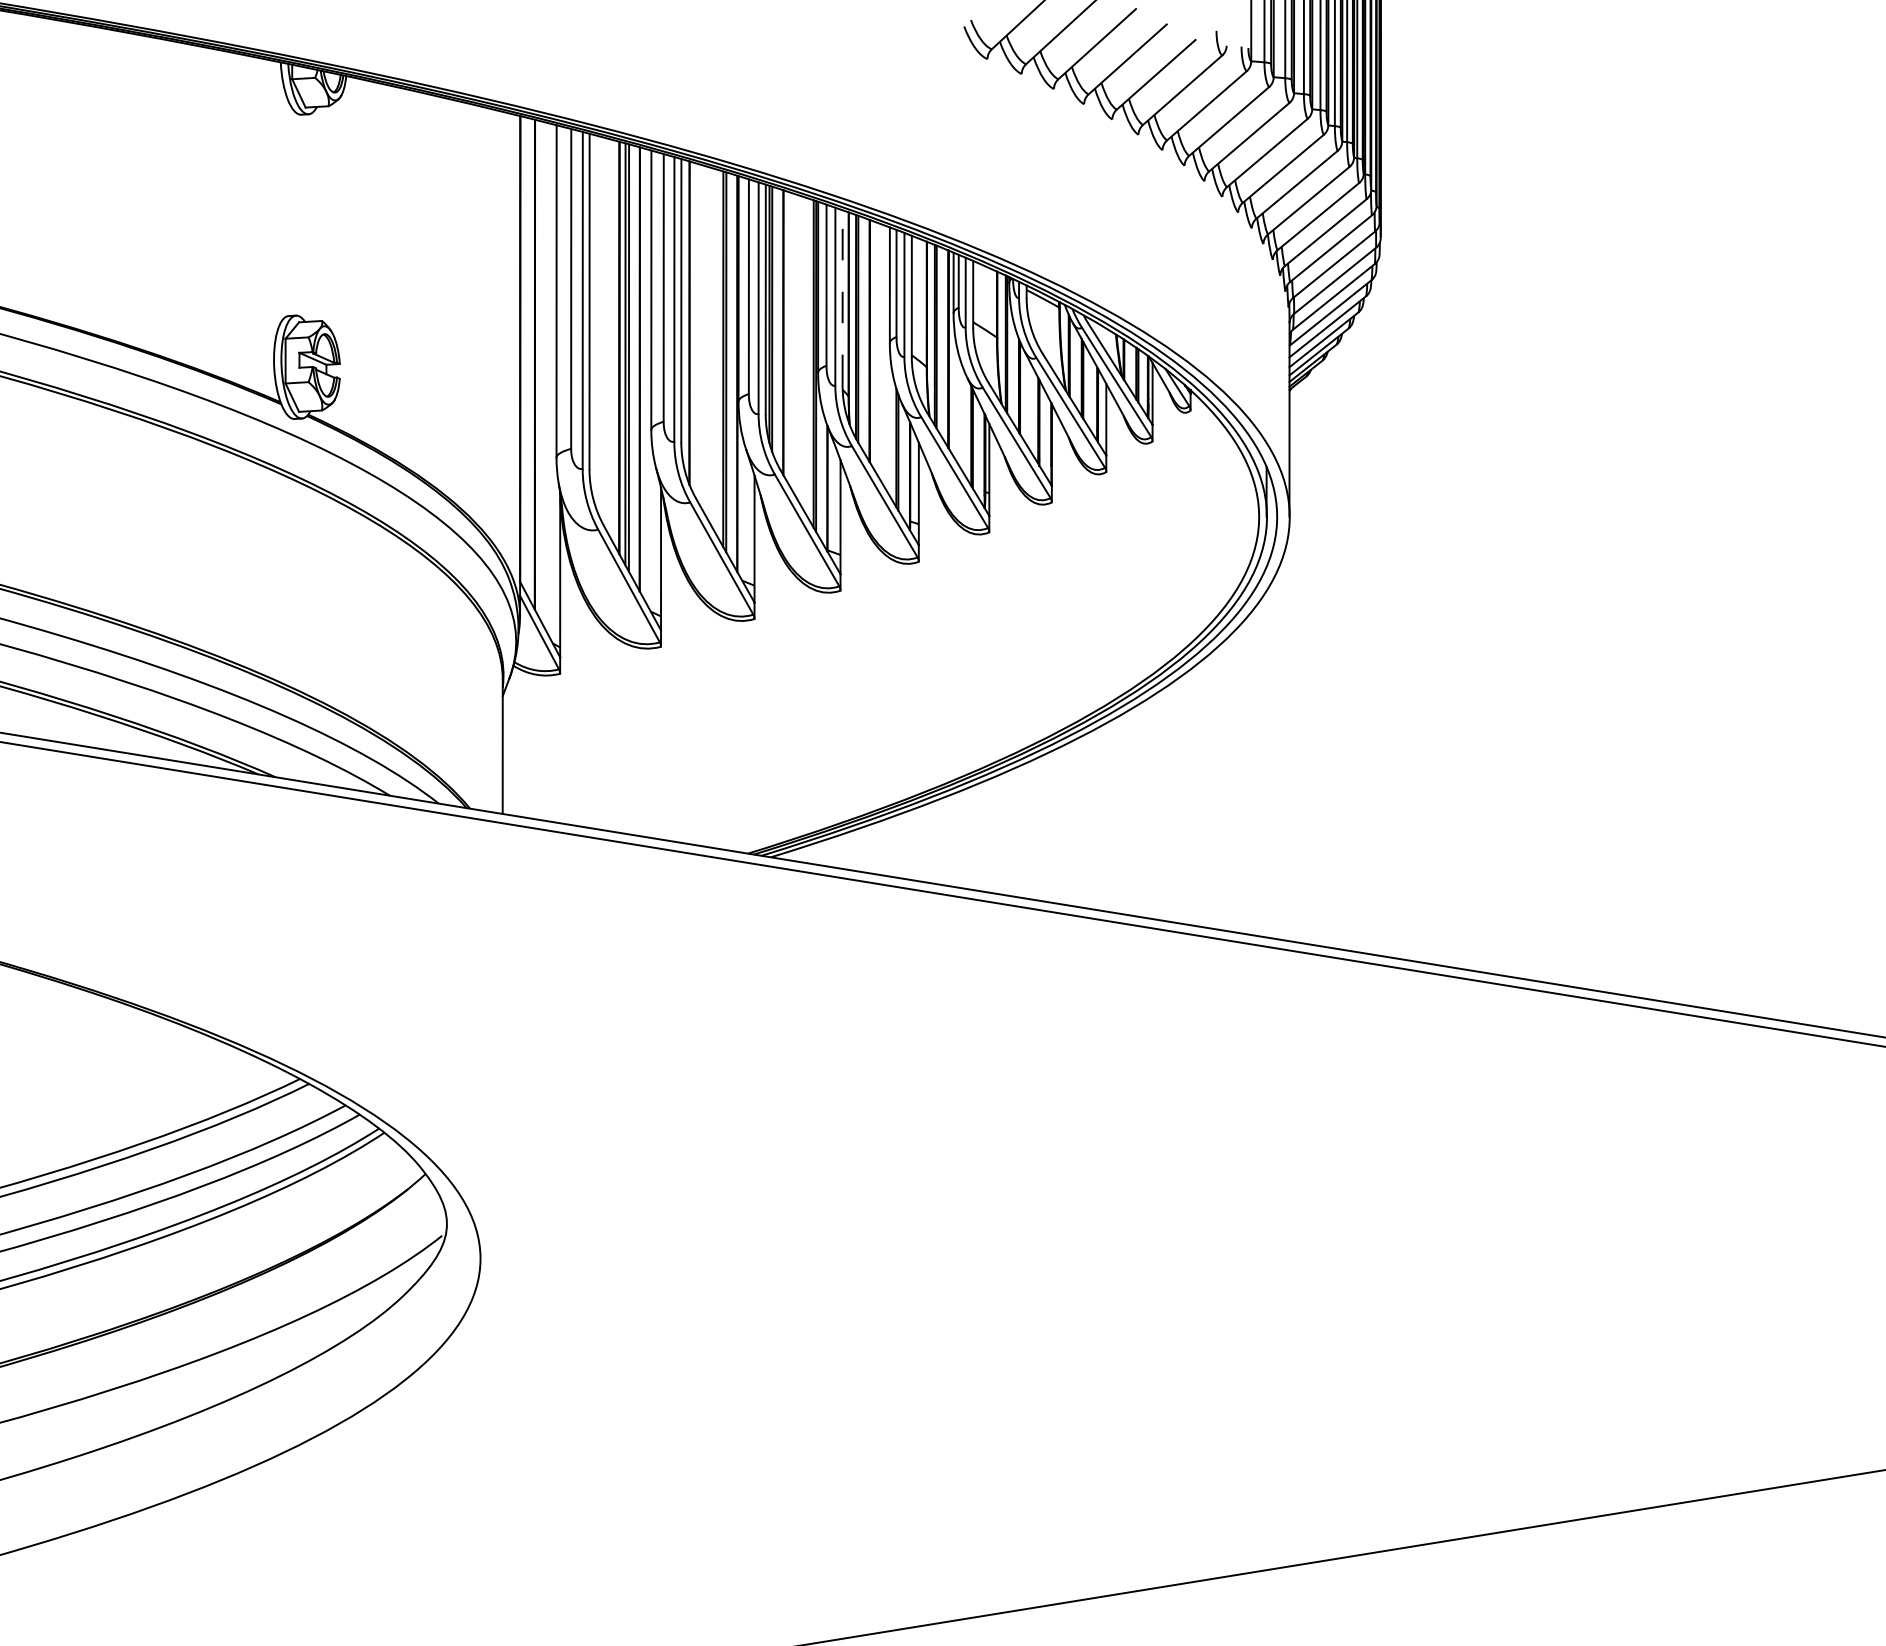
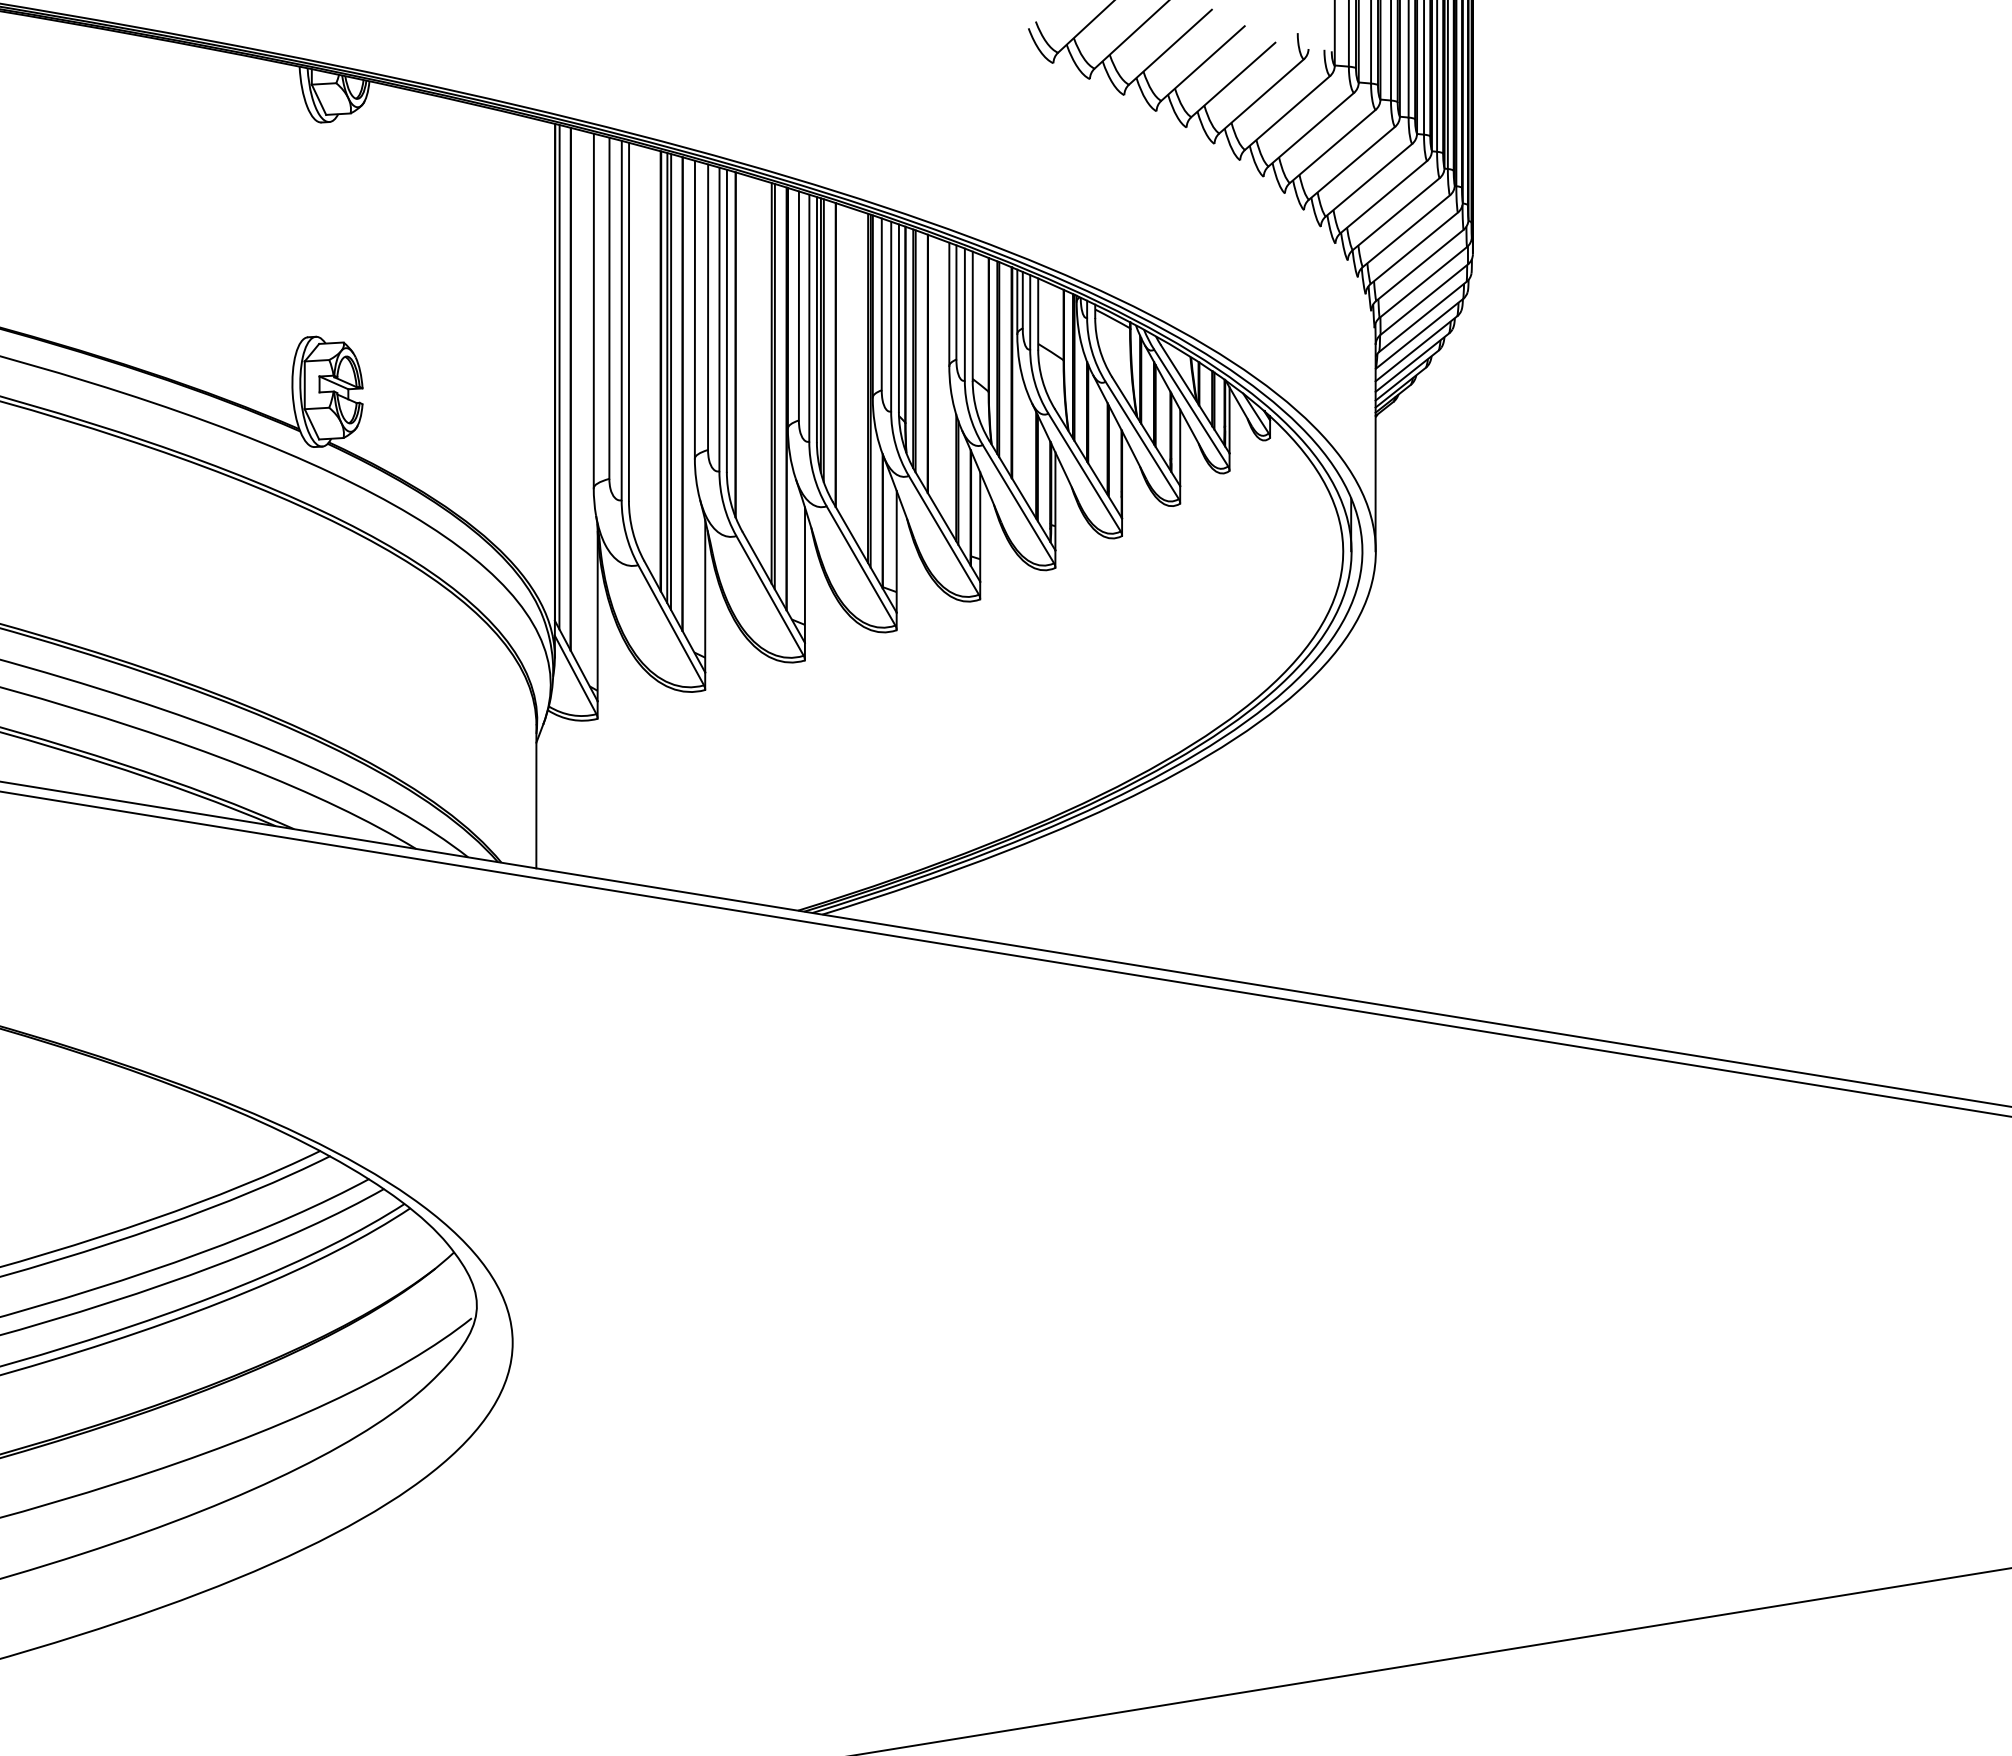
line: (842, 298) -> (898, 318), dashed -> solid
line: (524, 353) -> (559, 377), added

